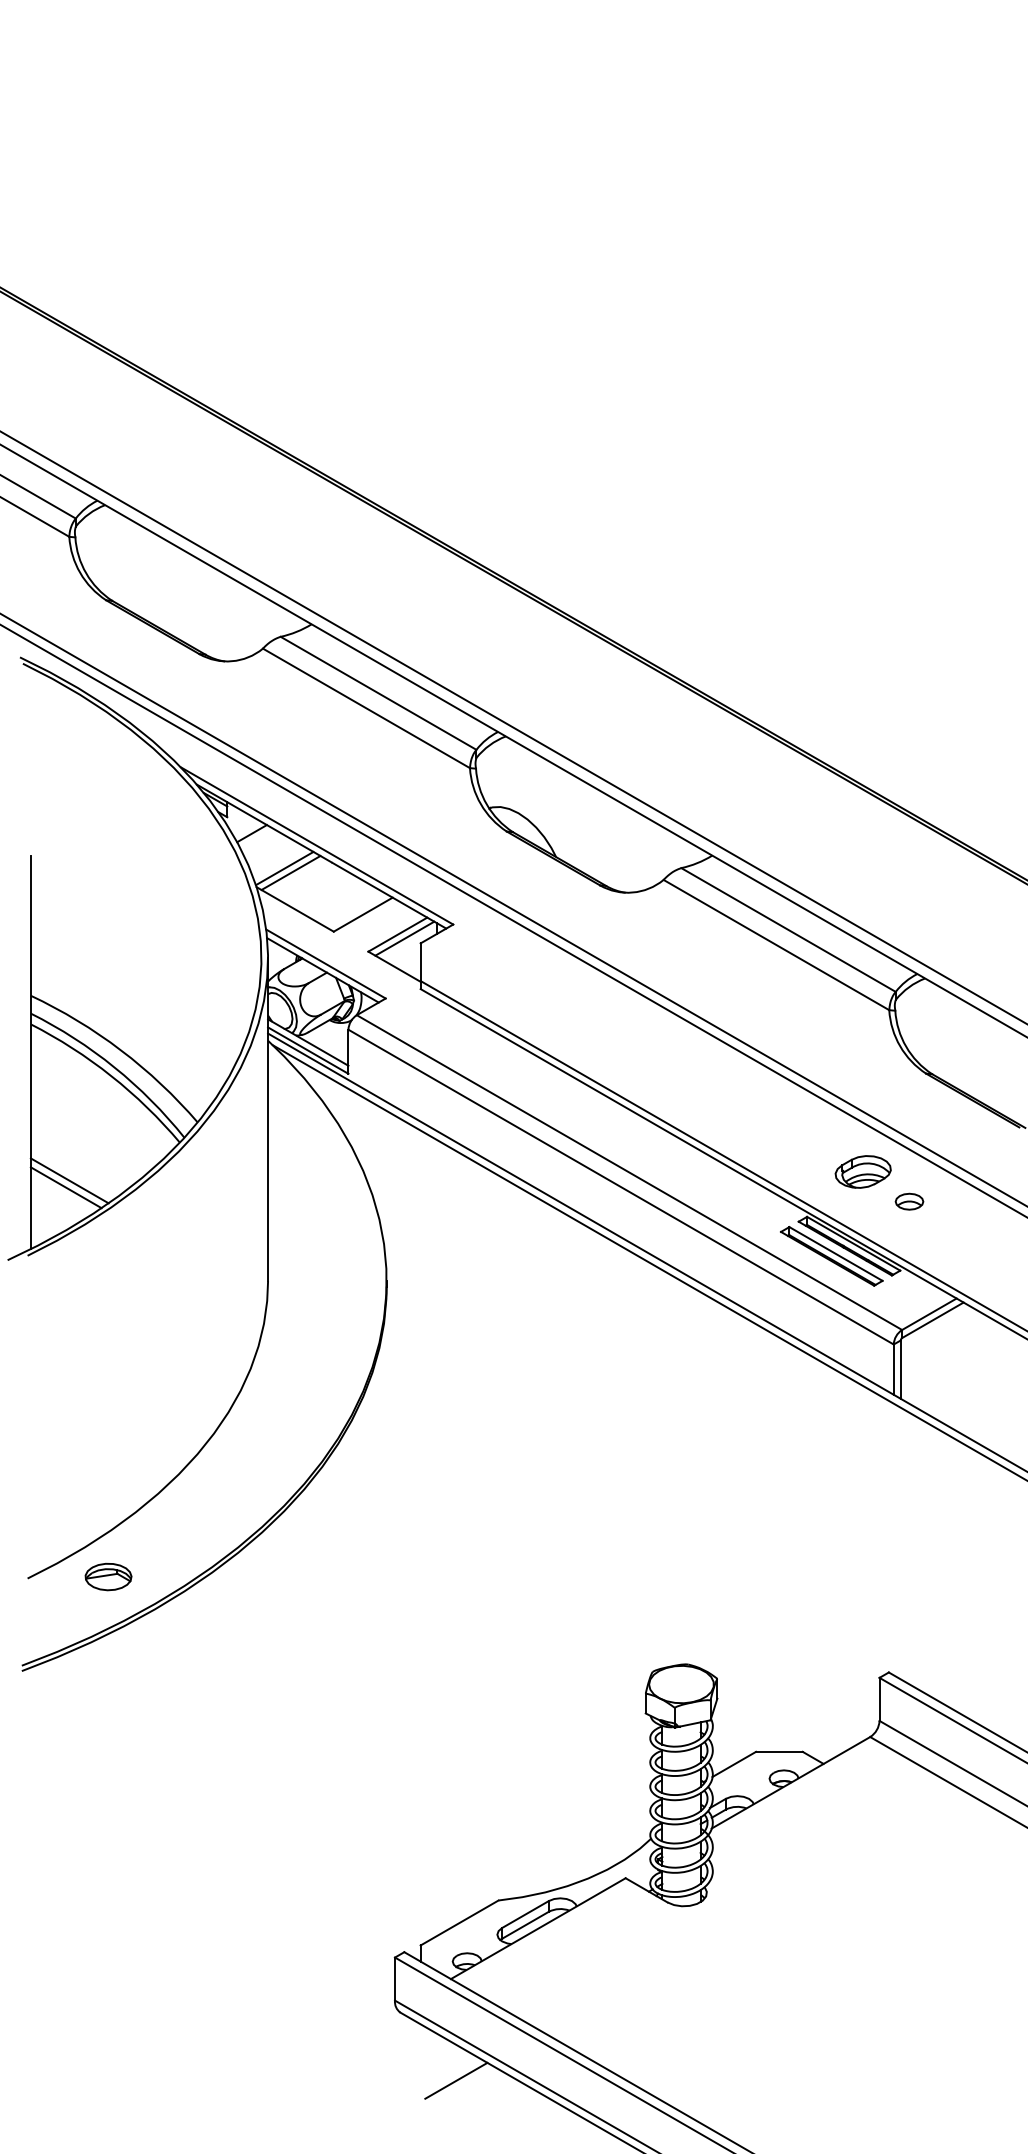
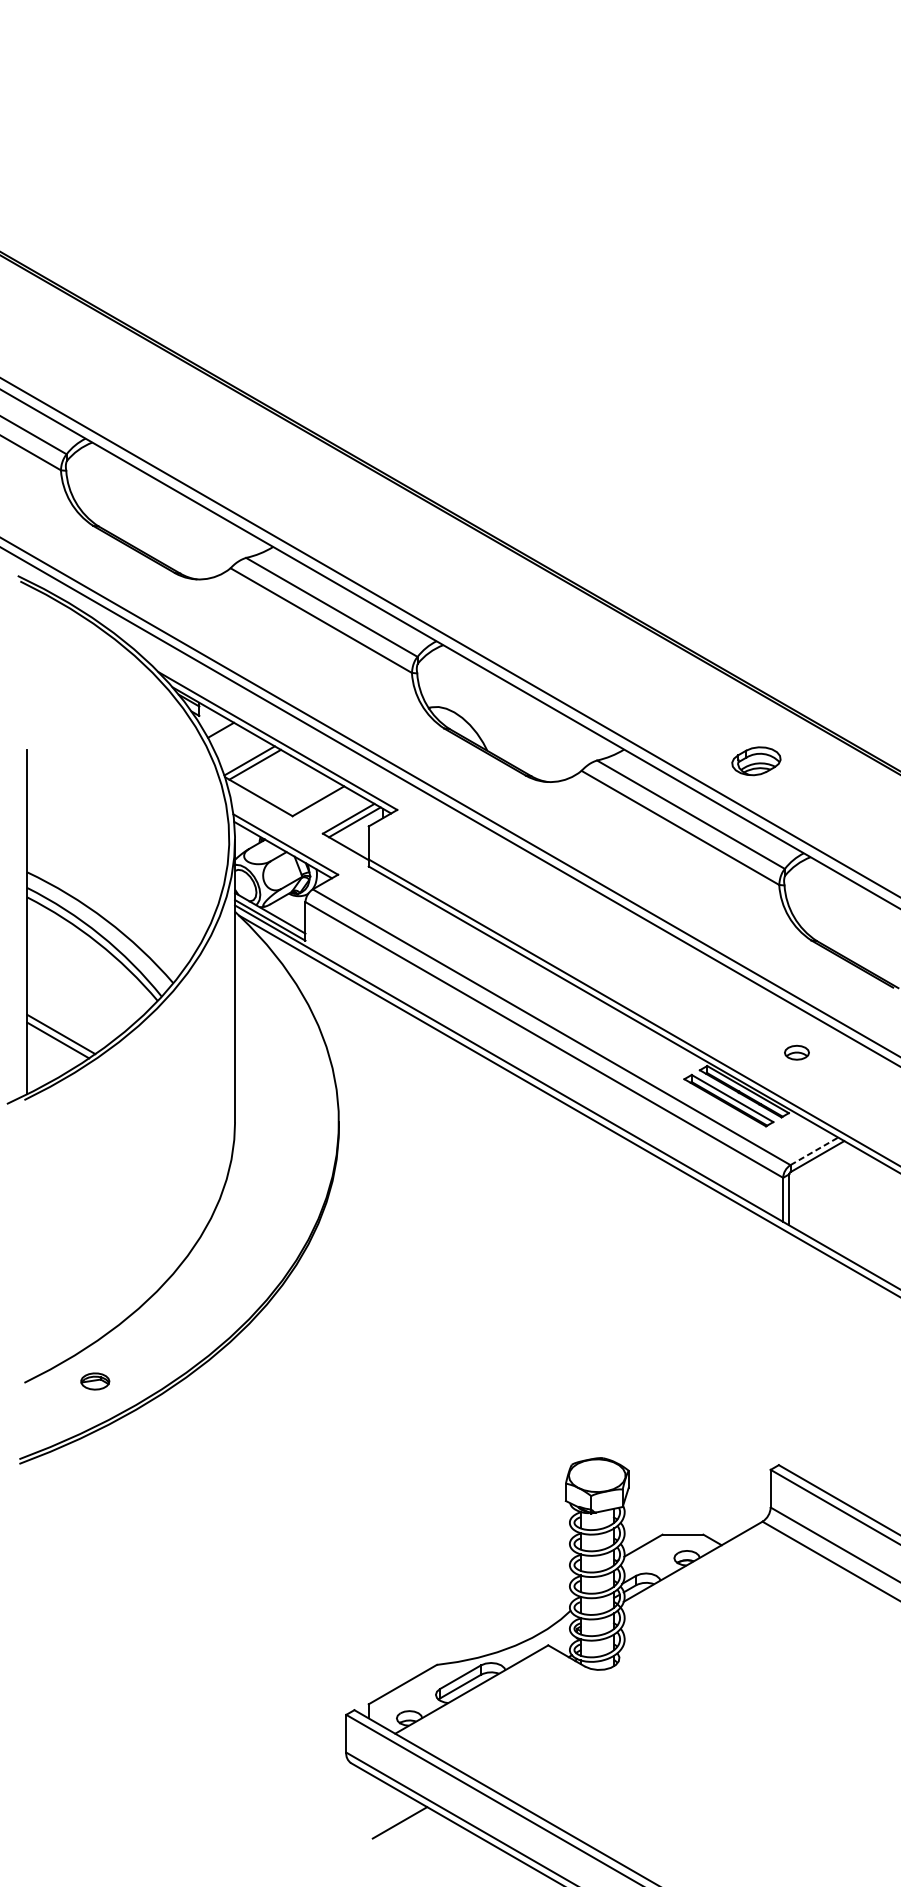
part: (862, 1171) -> (755, 760), moved
line: (929, 1314) -> (814, 1151), solid -> dashed
part: (108, 1576) -> (95, 1381), size x0.7

